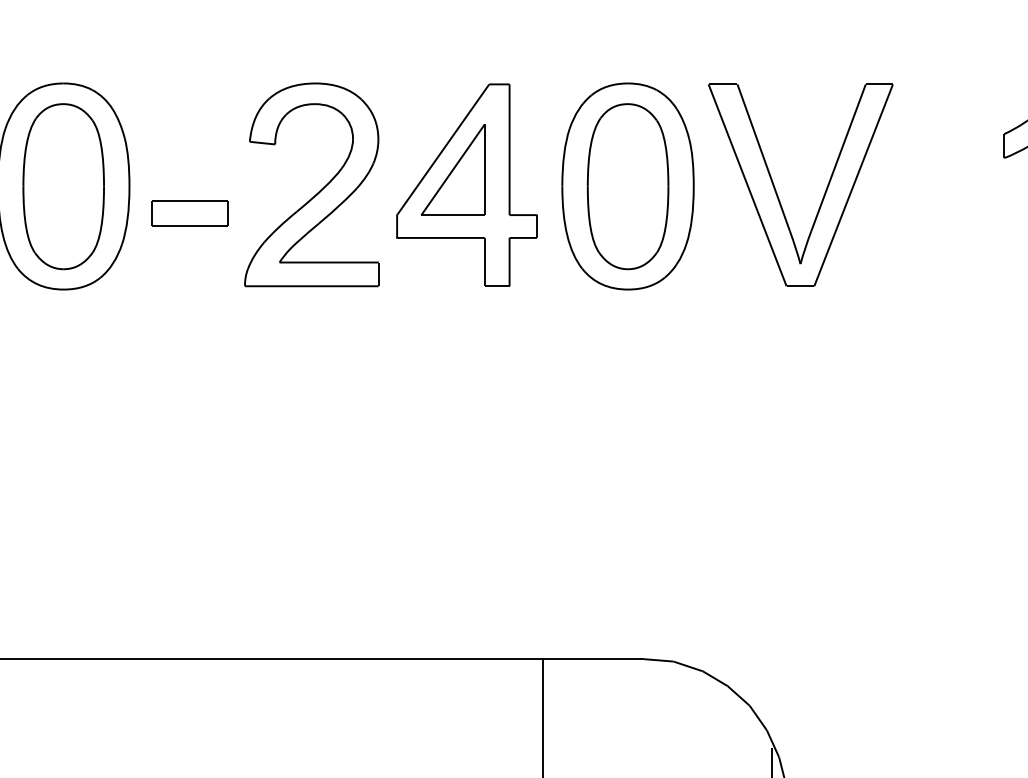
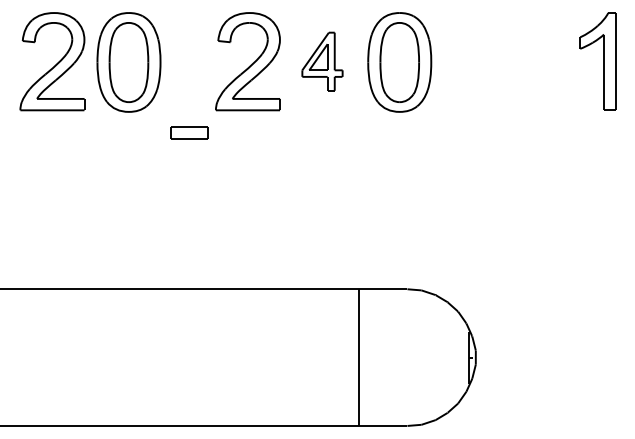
part: (467, 184) -> (322, 61), size x0.6
part: (777, 188) -> (471, 63), removed
part: (189, 211) -> (189, 132), moved

